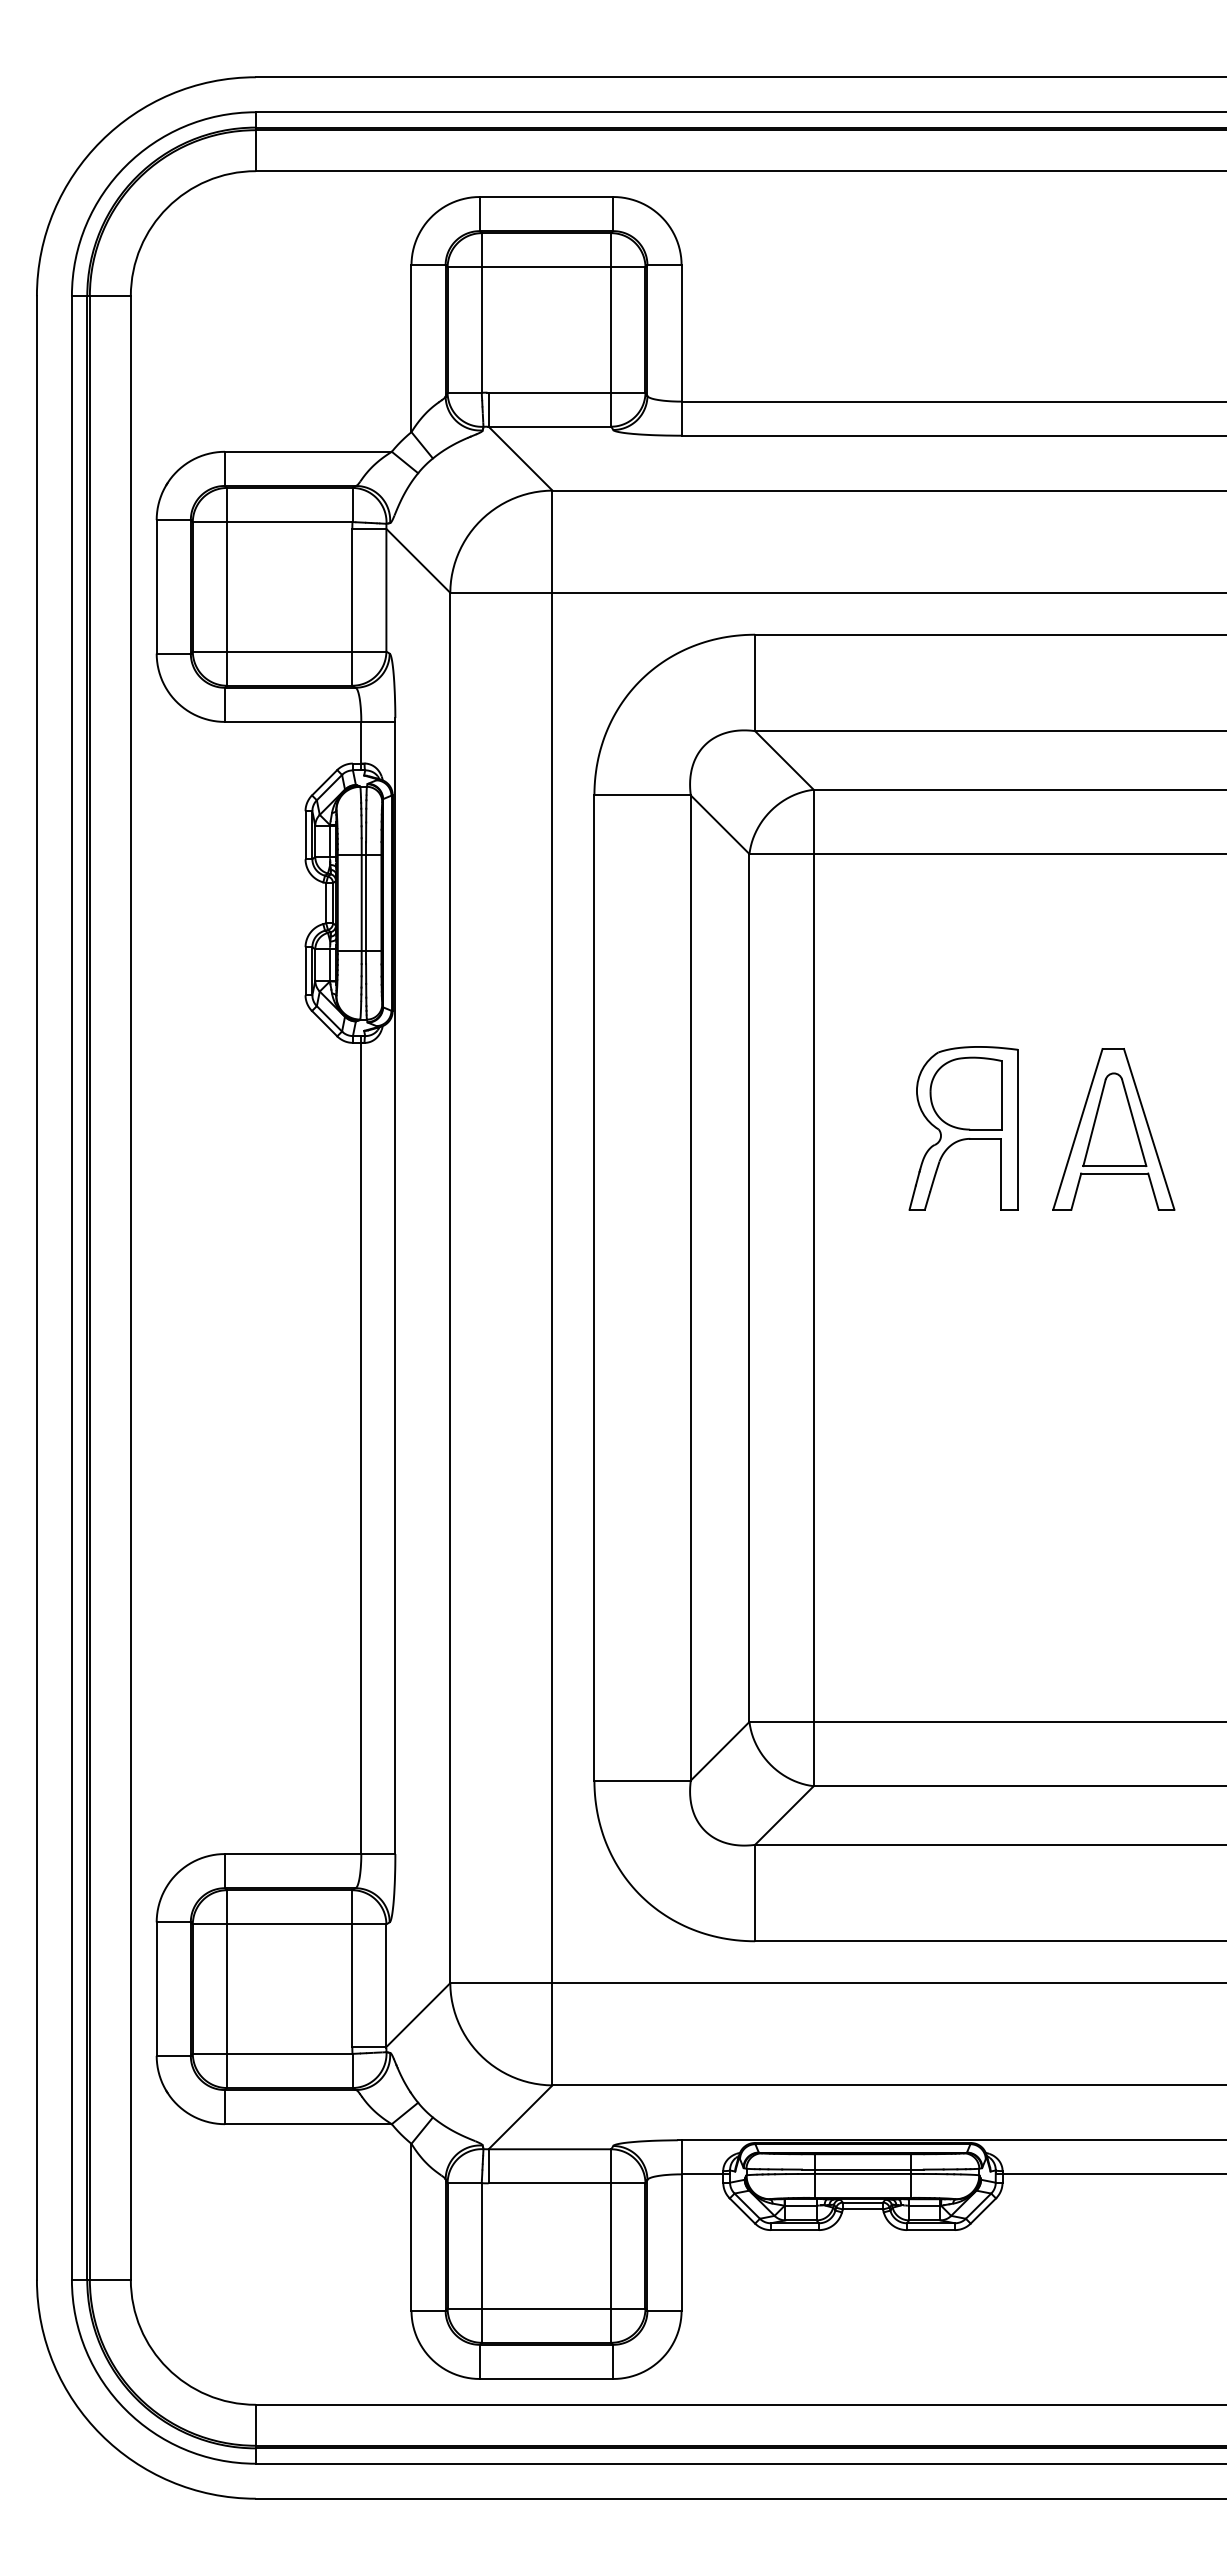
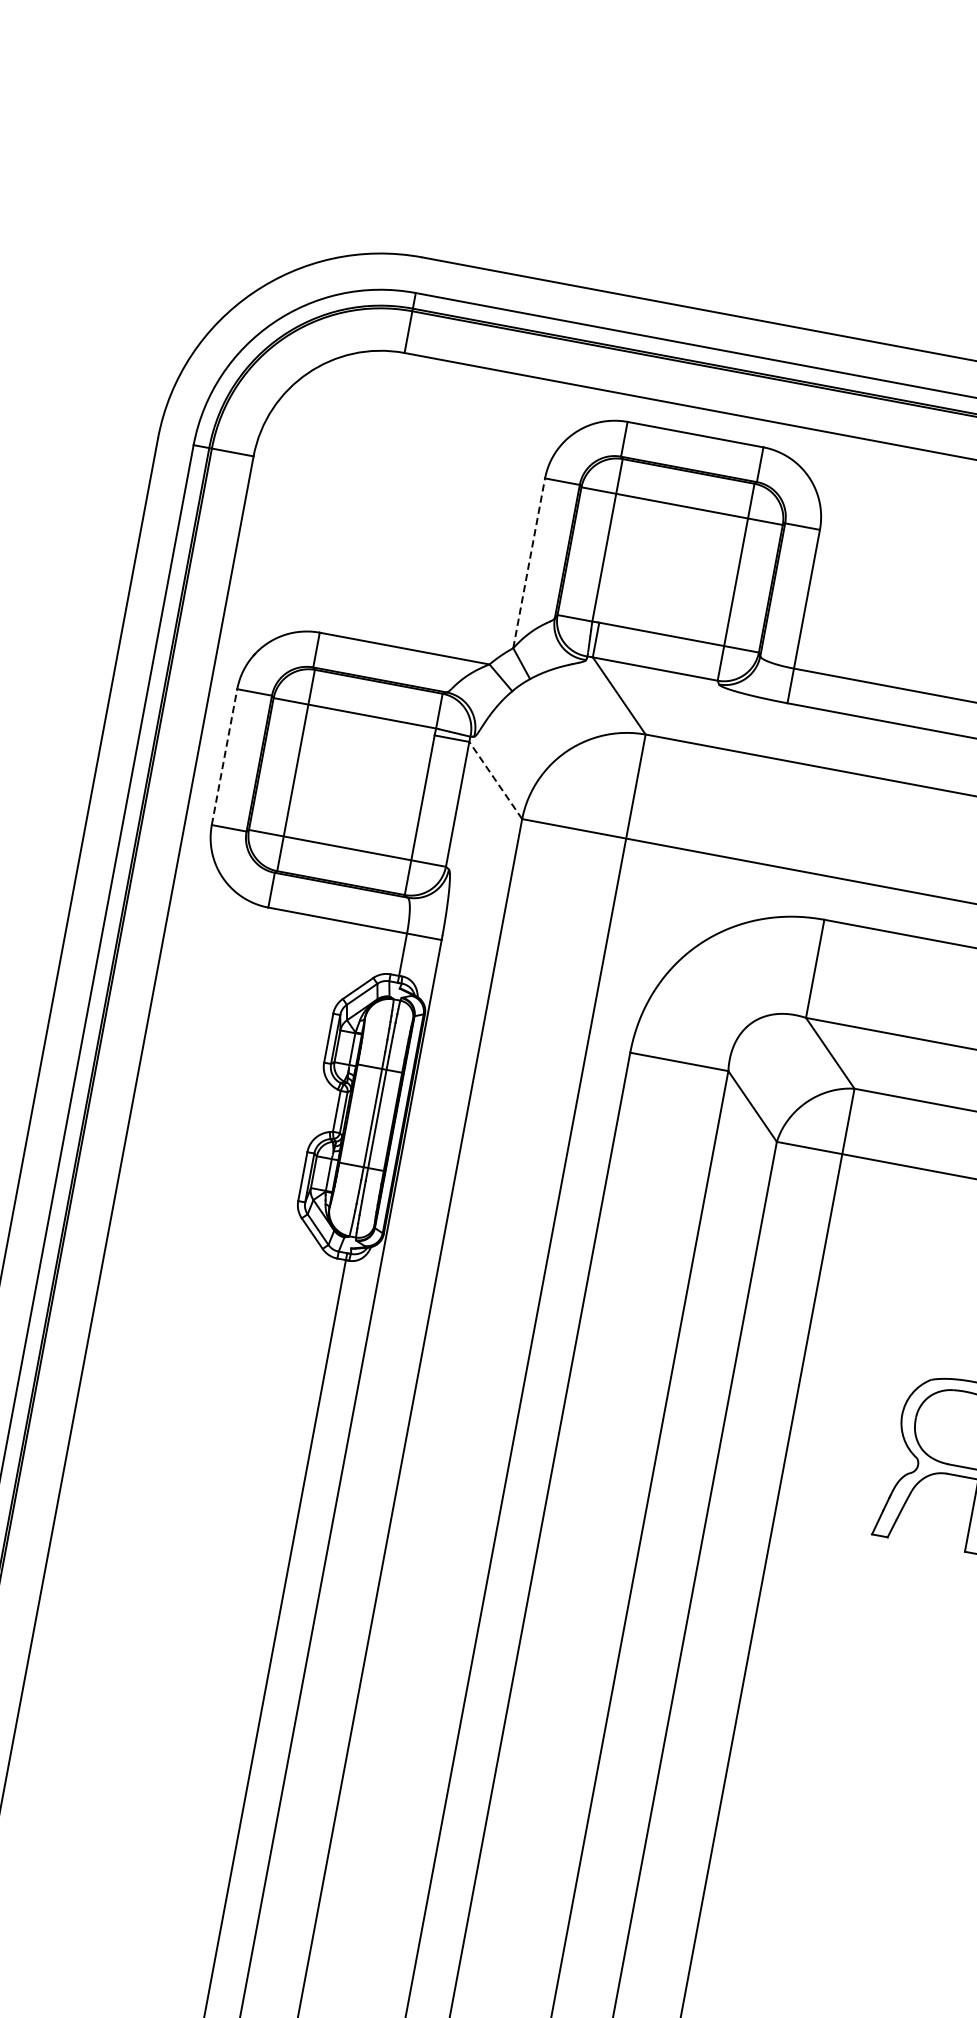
line: (411, 348) -> (529, 563), solid -> dashed
line: (418, 560) -> (495, 780), solid -> dashed
line: (156, 586) -> (224, 756), solid -> dashed

